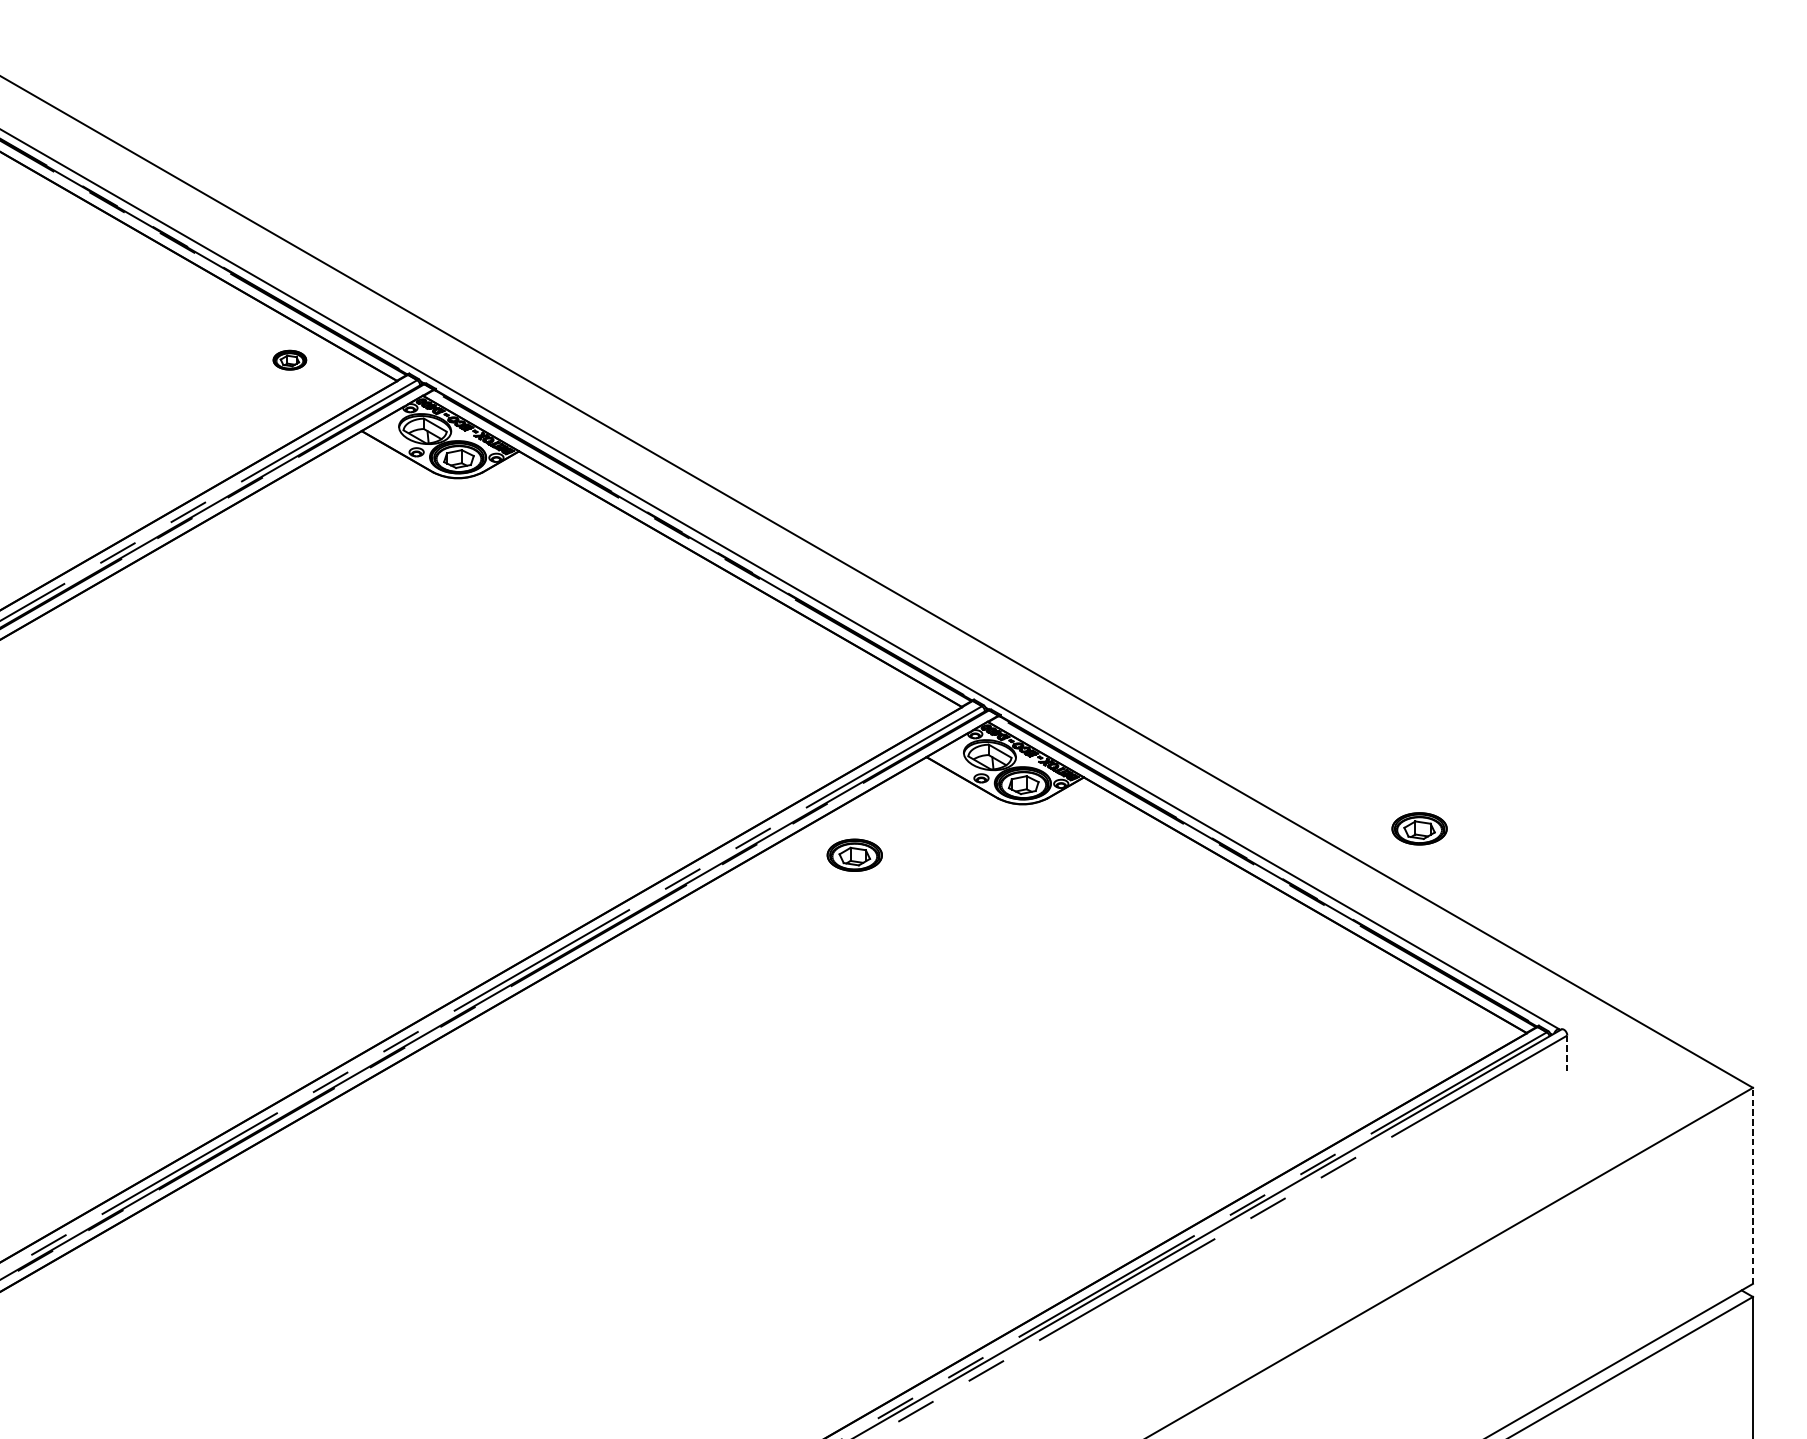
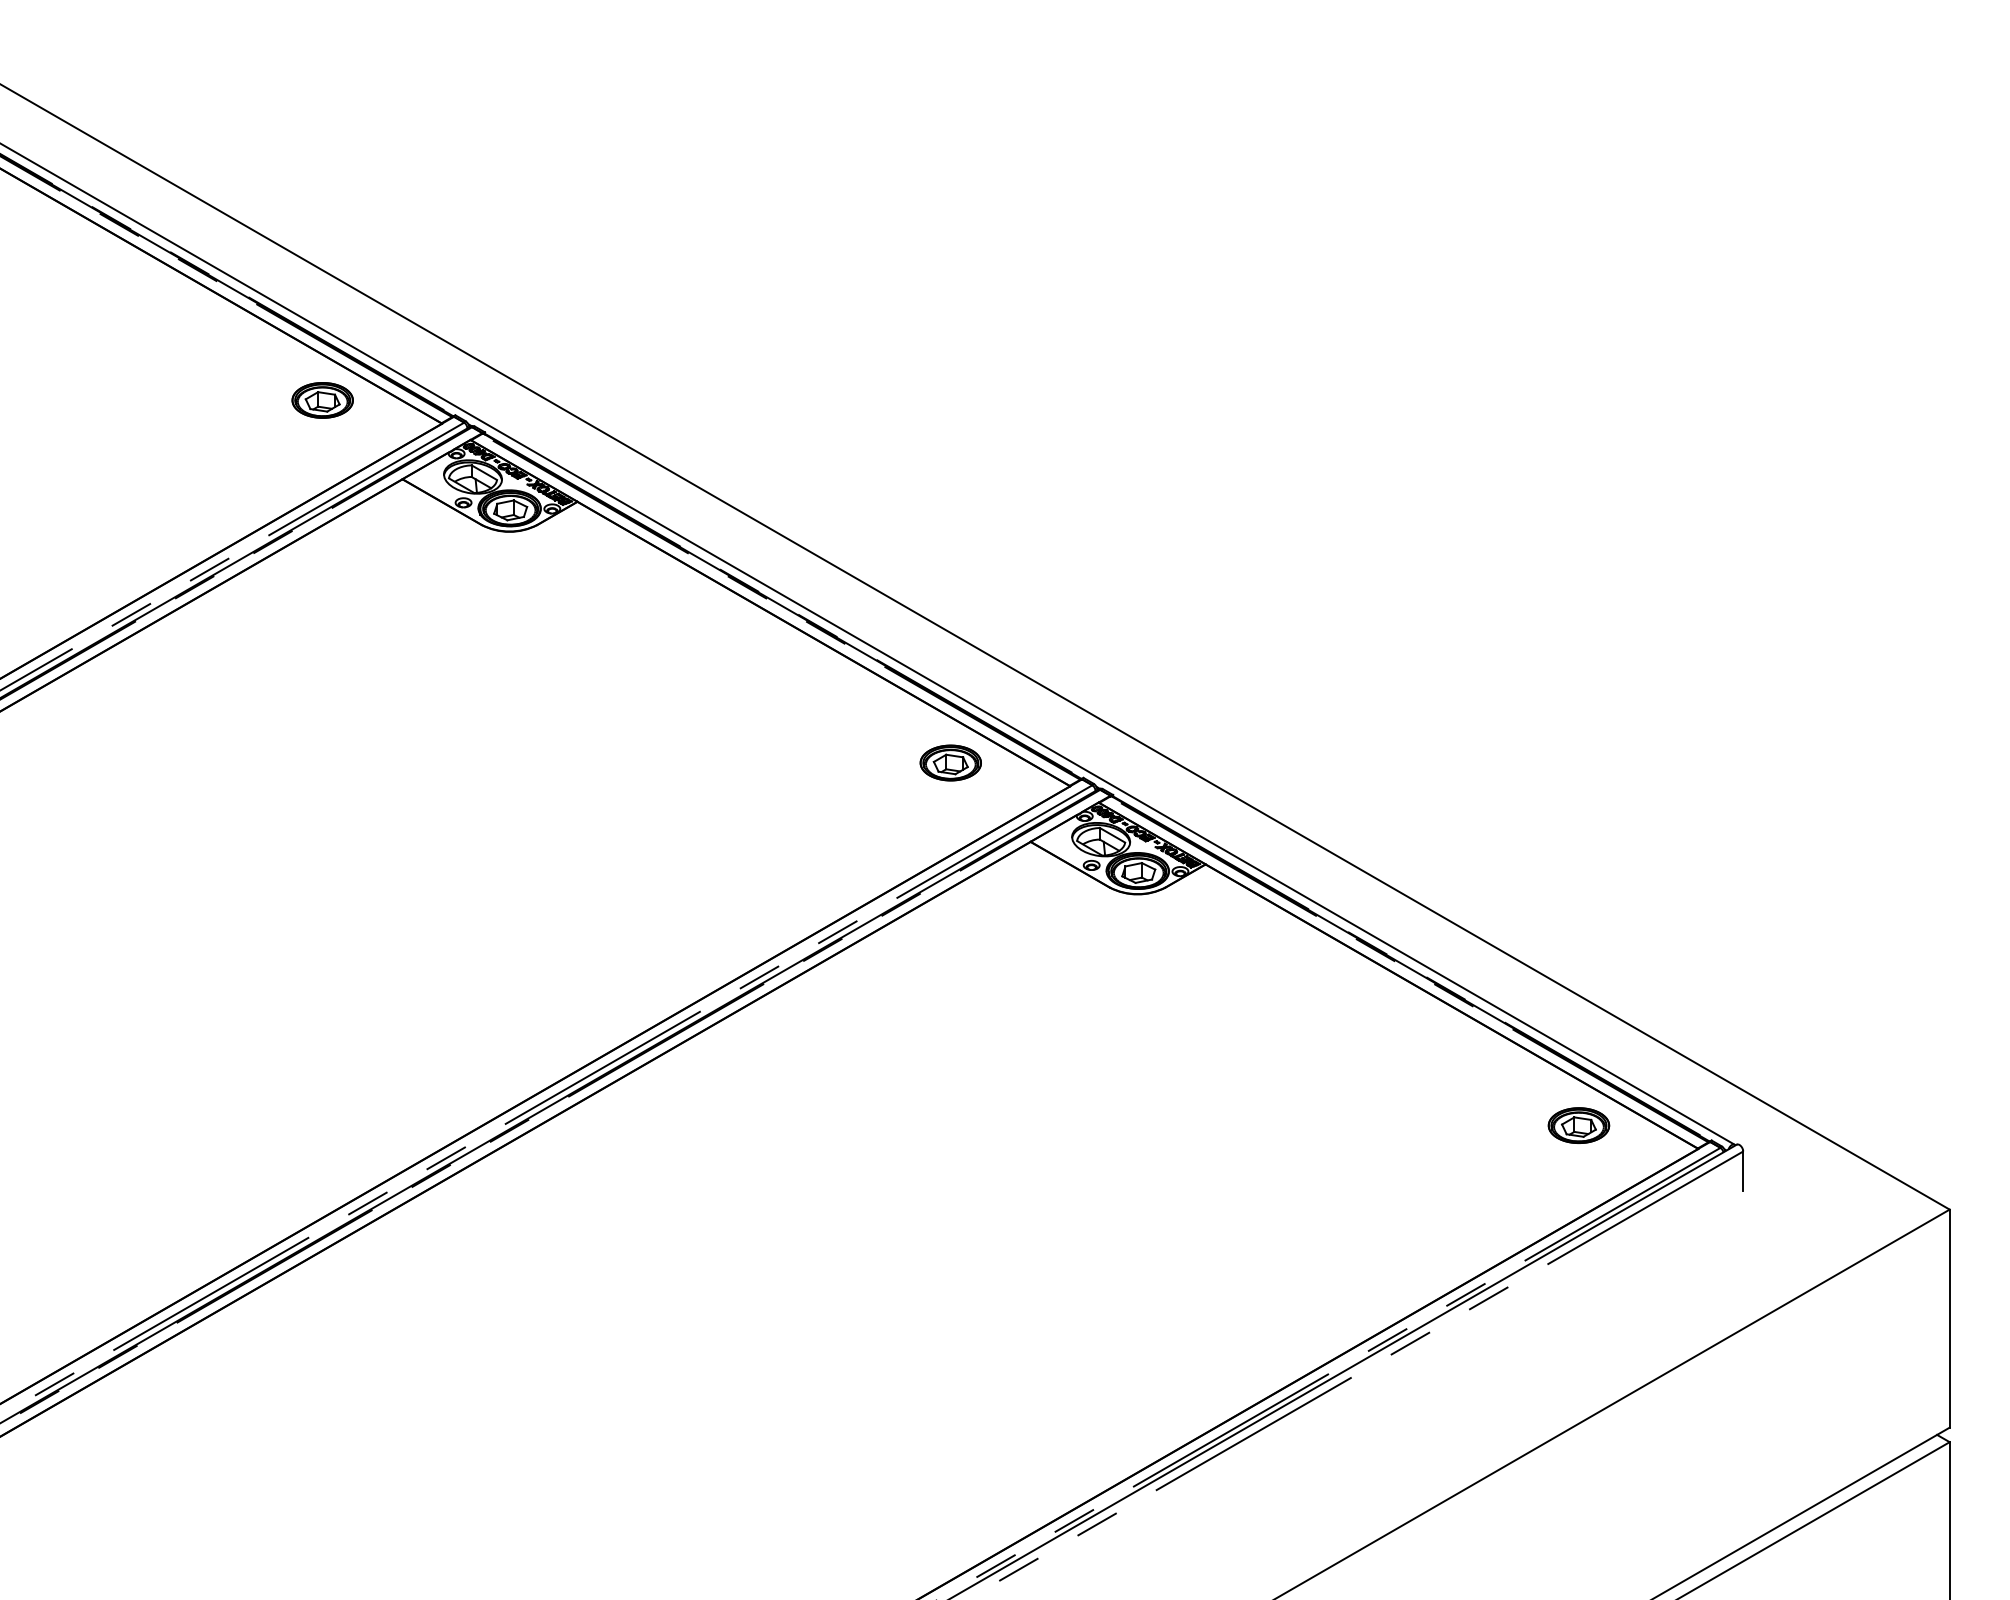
part: (289, 360) -> (322, 400), size x1.67
part: (1419, 828) -> (1578, 1125), moved
part: (854, 854) -> (950, 762), moved
line: (1567, 1053) -> (1743, 1171), dashed -> solid
line: (1752, 1185) -> (1949, 1318), dashed -> solid

